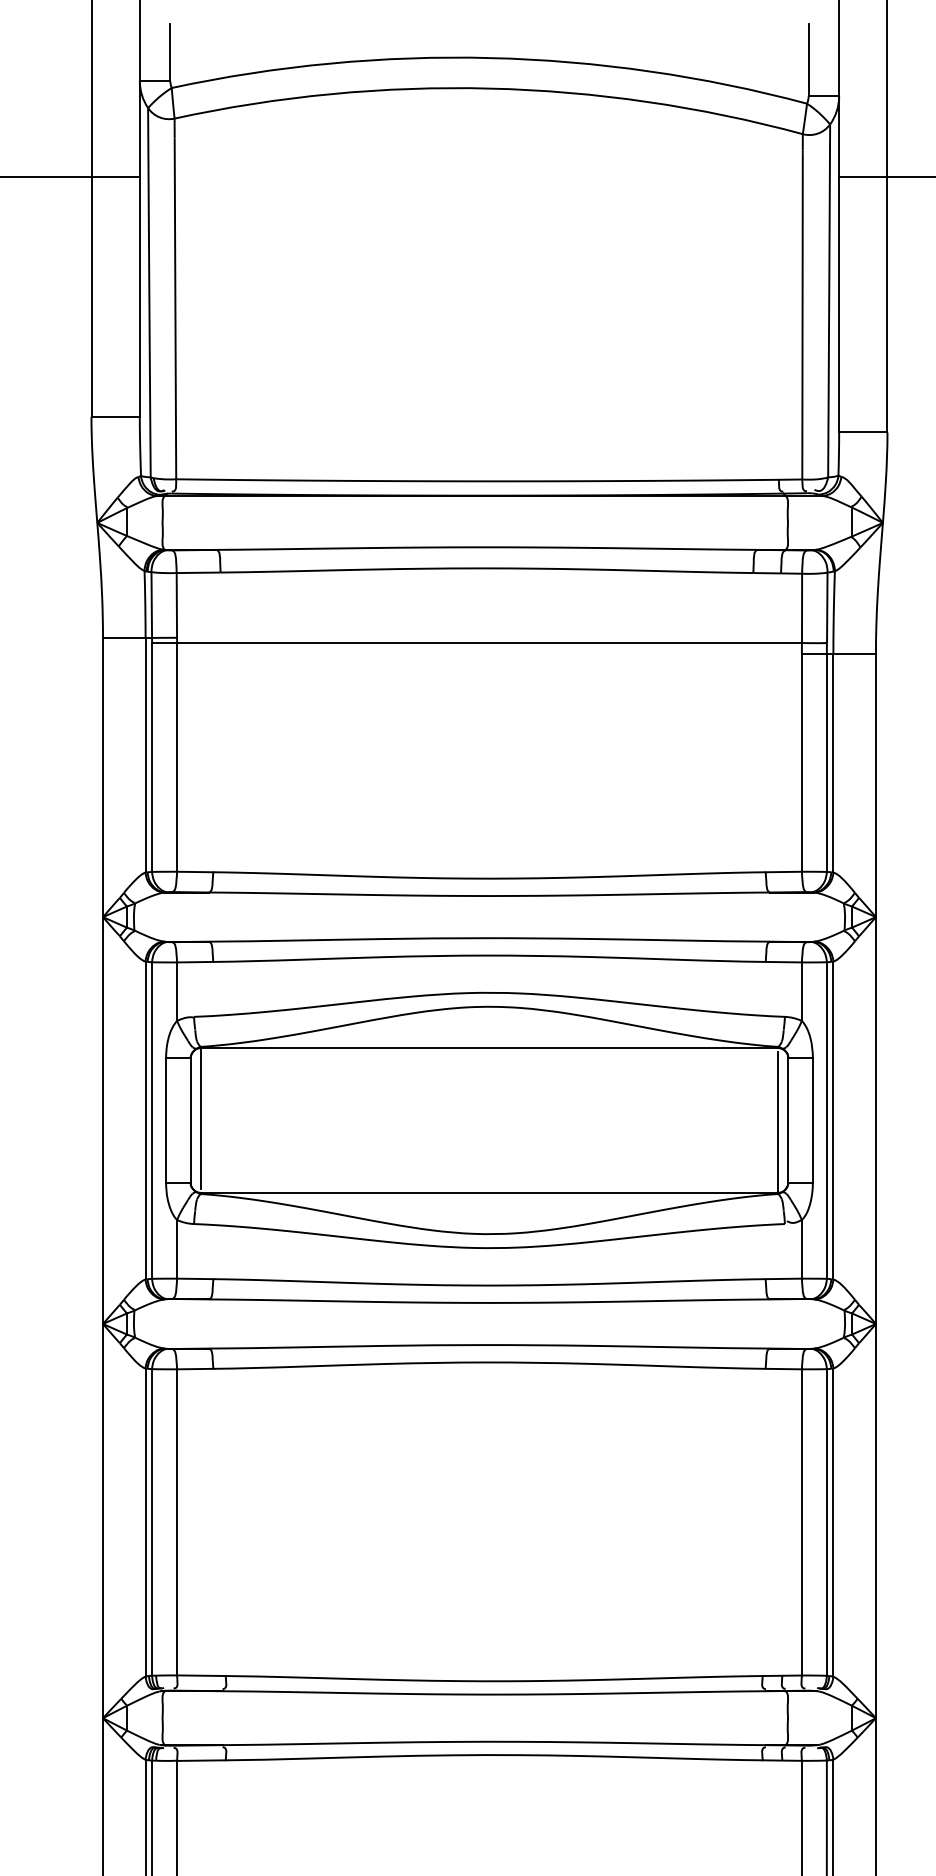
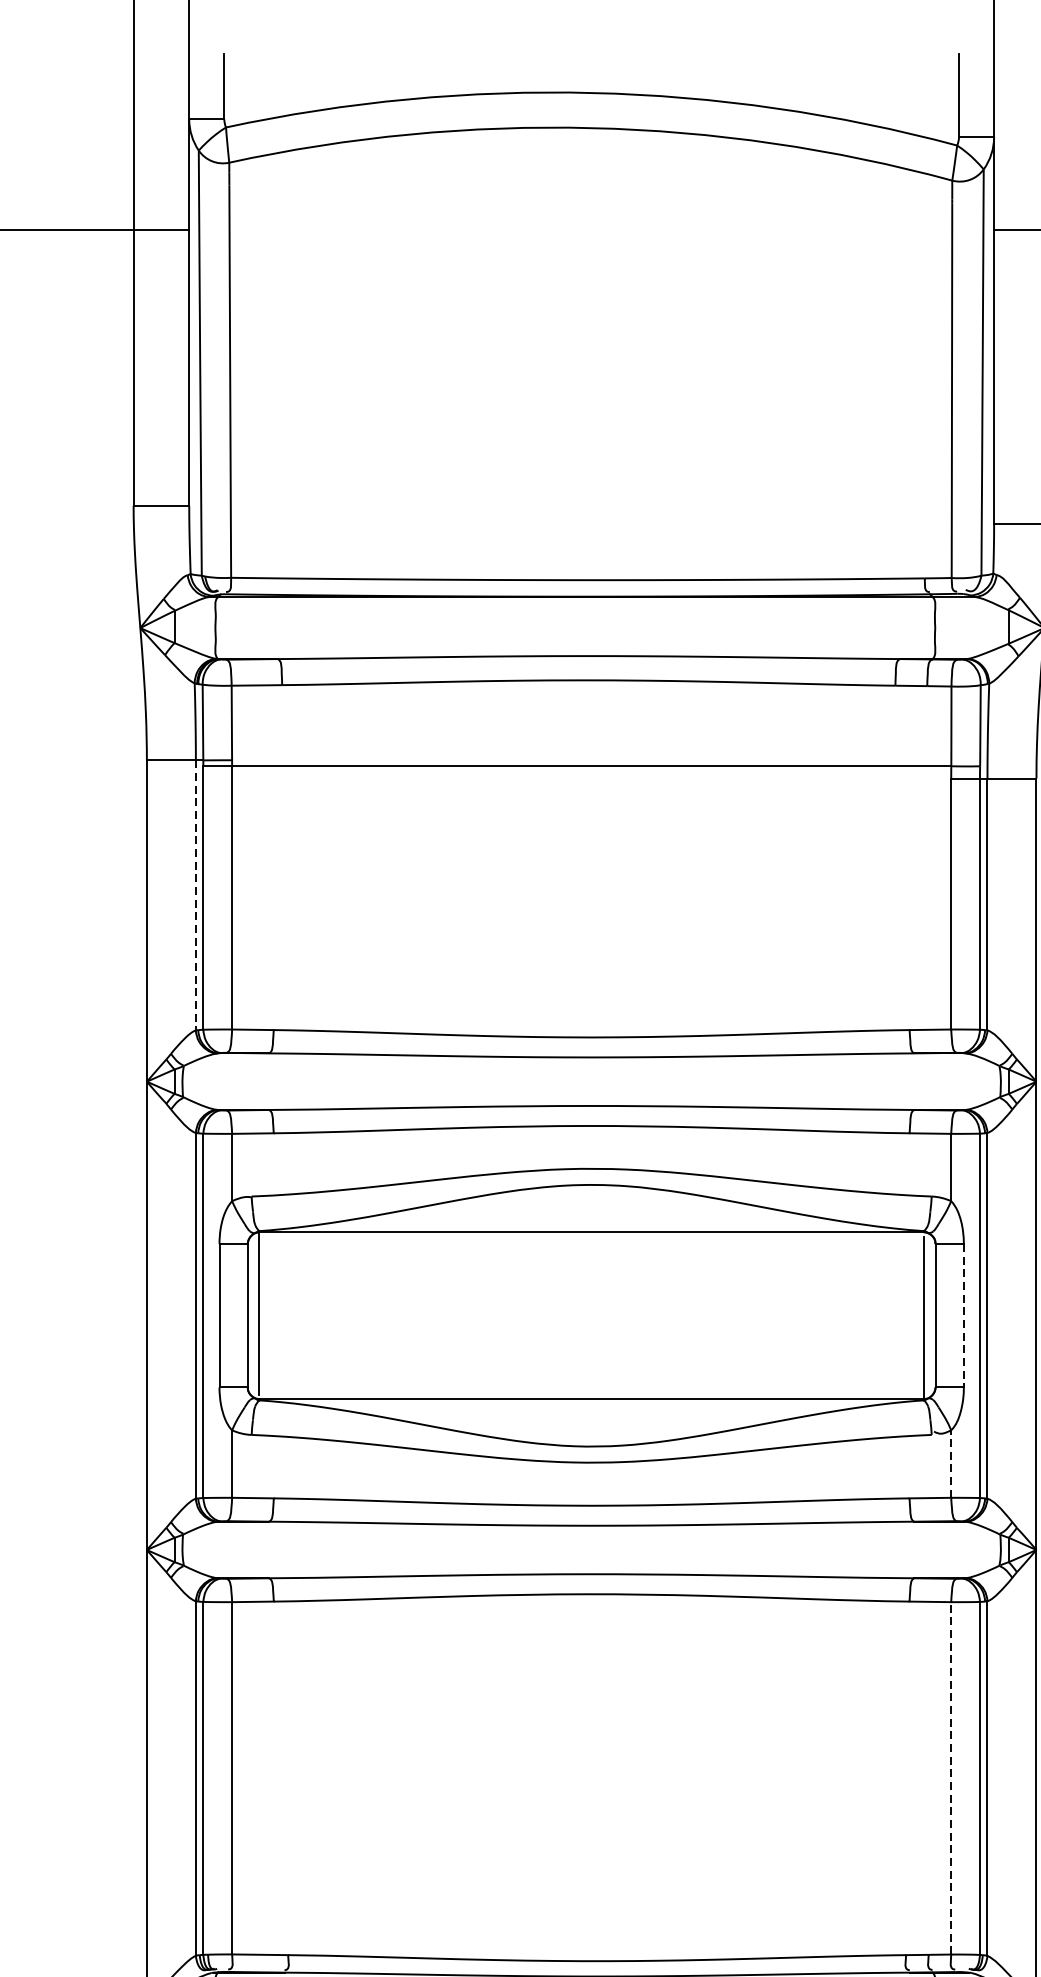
line: (145, 755) -> (195, 895), solid -> dashed
line: (812, 1120) -> (963, 1315), solid -> dashed
line: (801, 1248) -> (950, 1463), solid -> dashed
line: (801, 1521) -> (950, 1777), solid -> dashed

